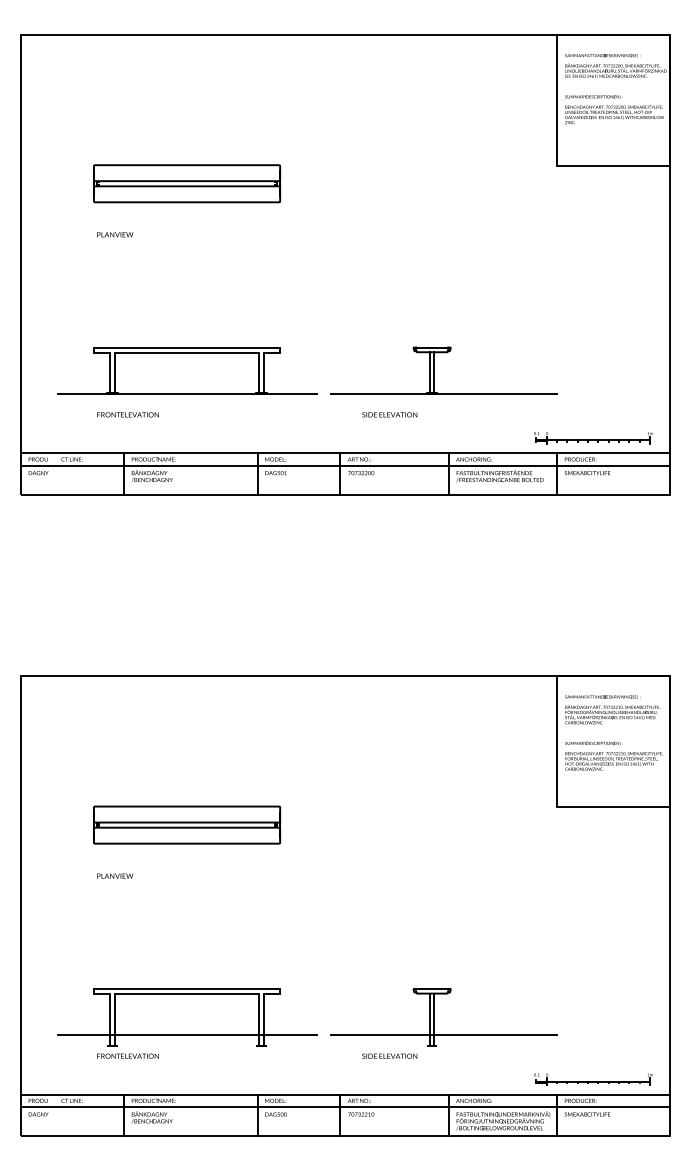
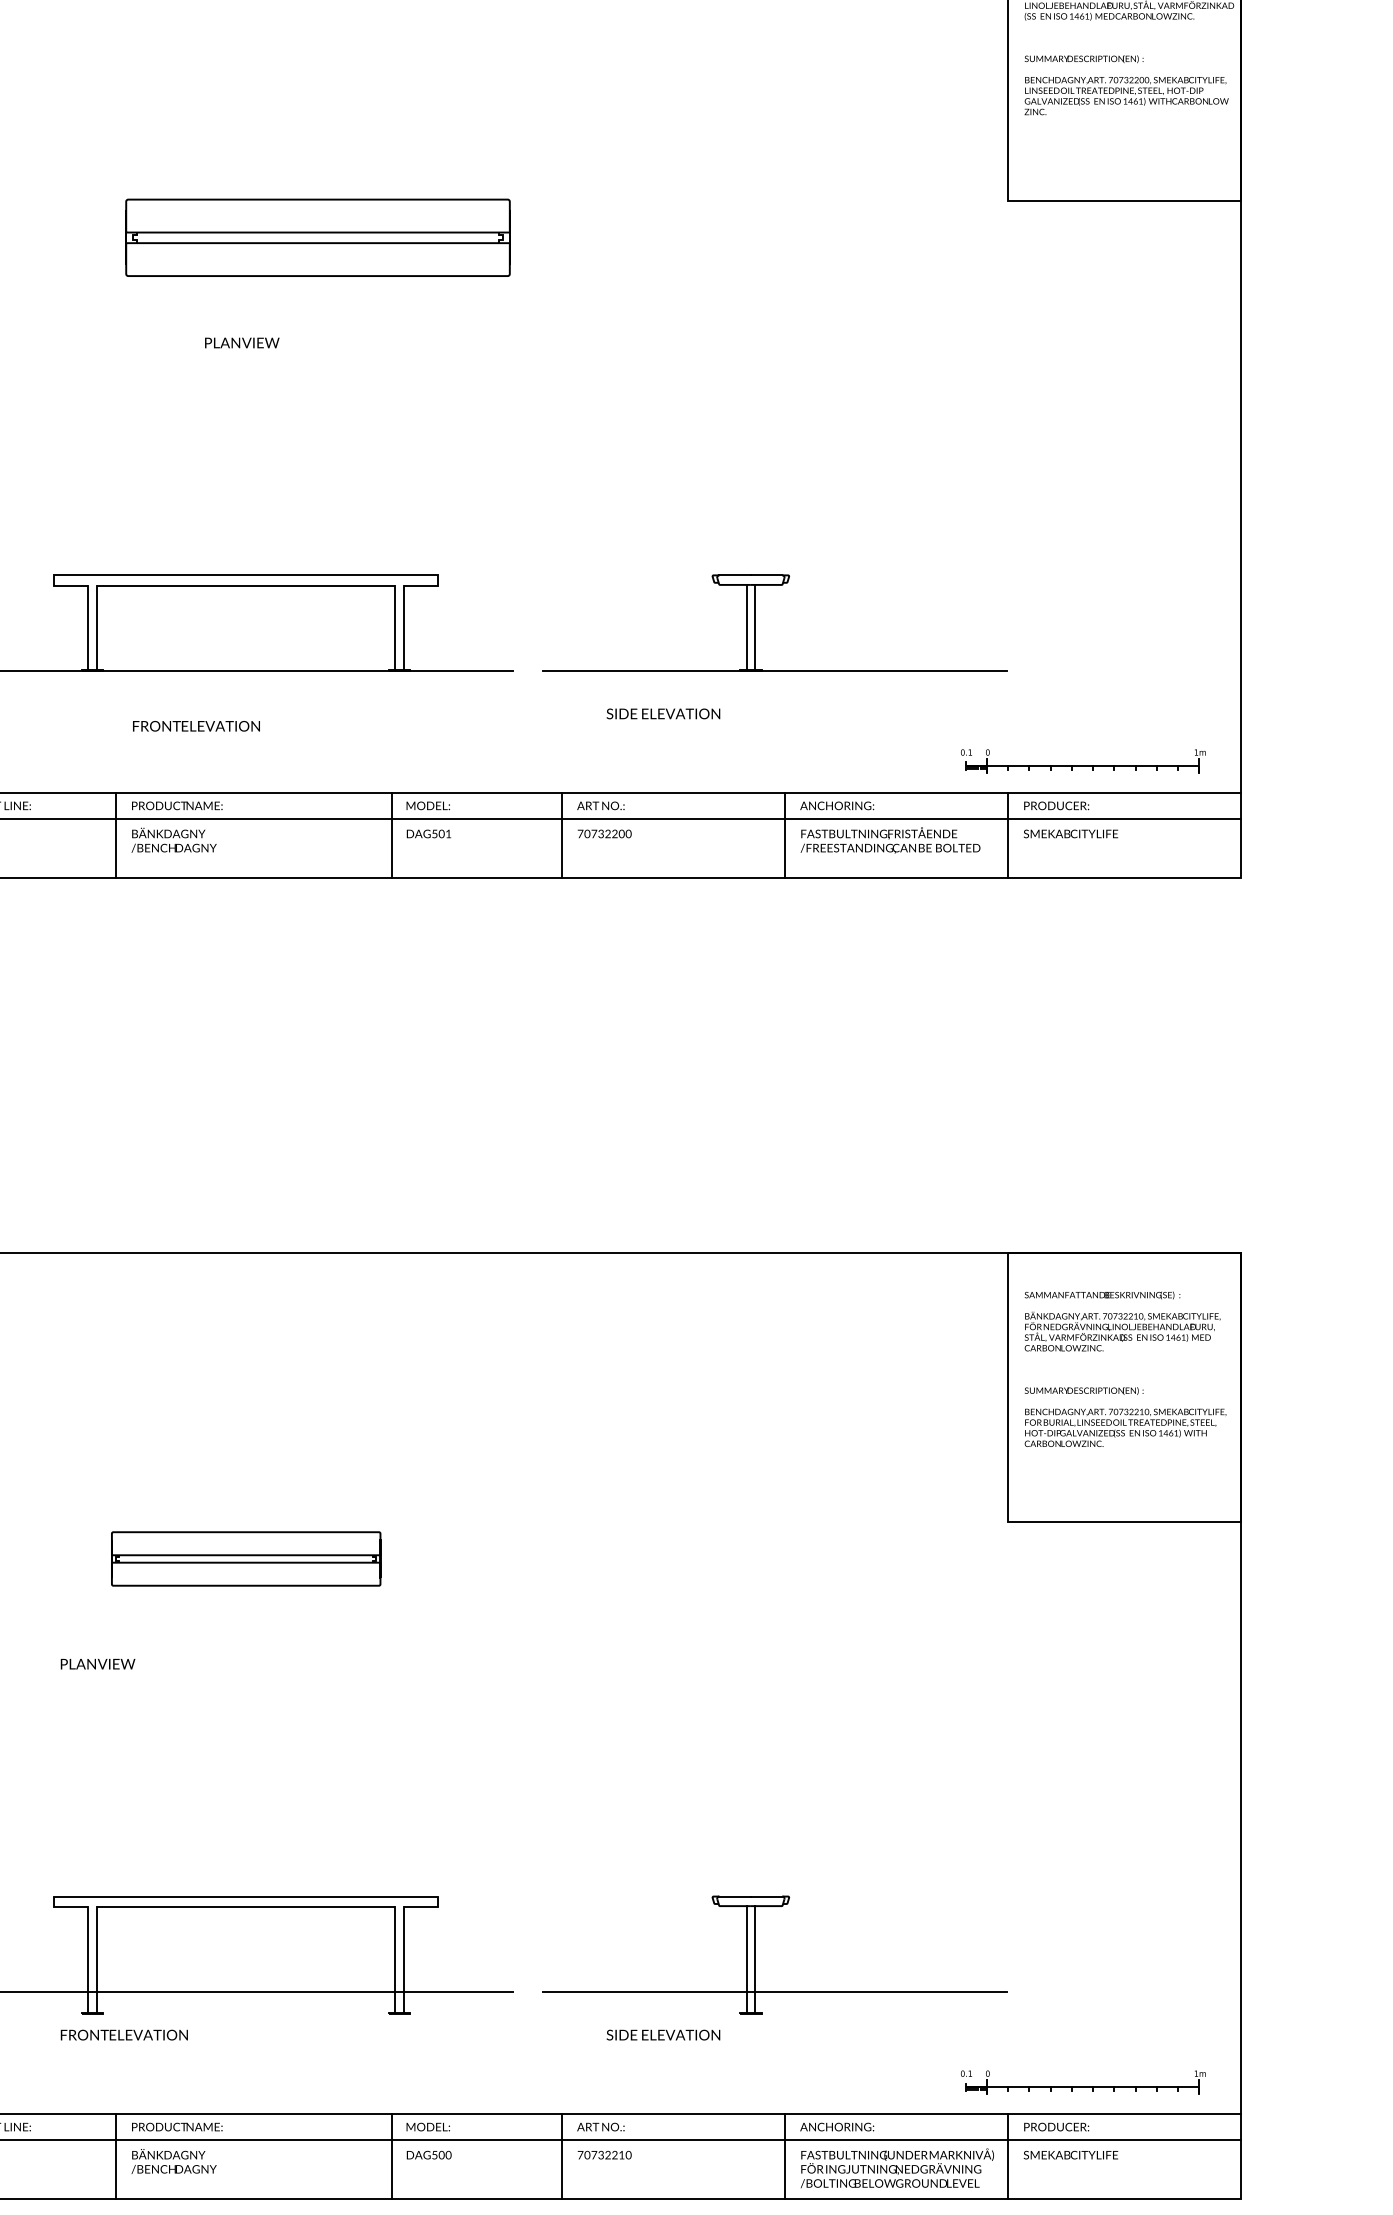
part: (187, 183) -> (318, 237), moved
text: (115, 234) -> (242, 342), moved
text: (127, 414) -> (195, 725), moved
part: (187, 824) -> (246, 1557), size x0.7

